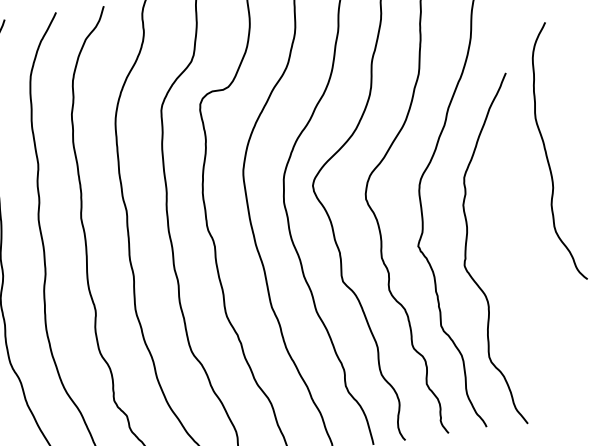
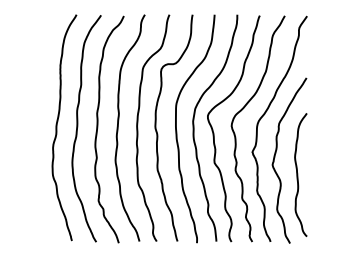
curve: (548, 152) -> (298, 174), moved

